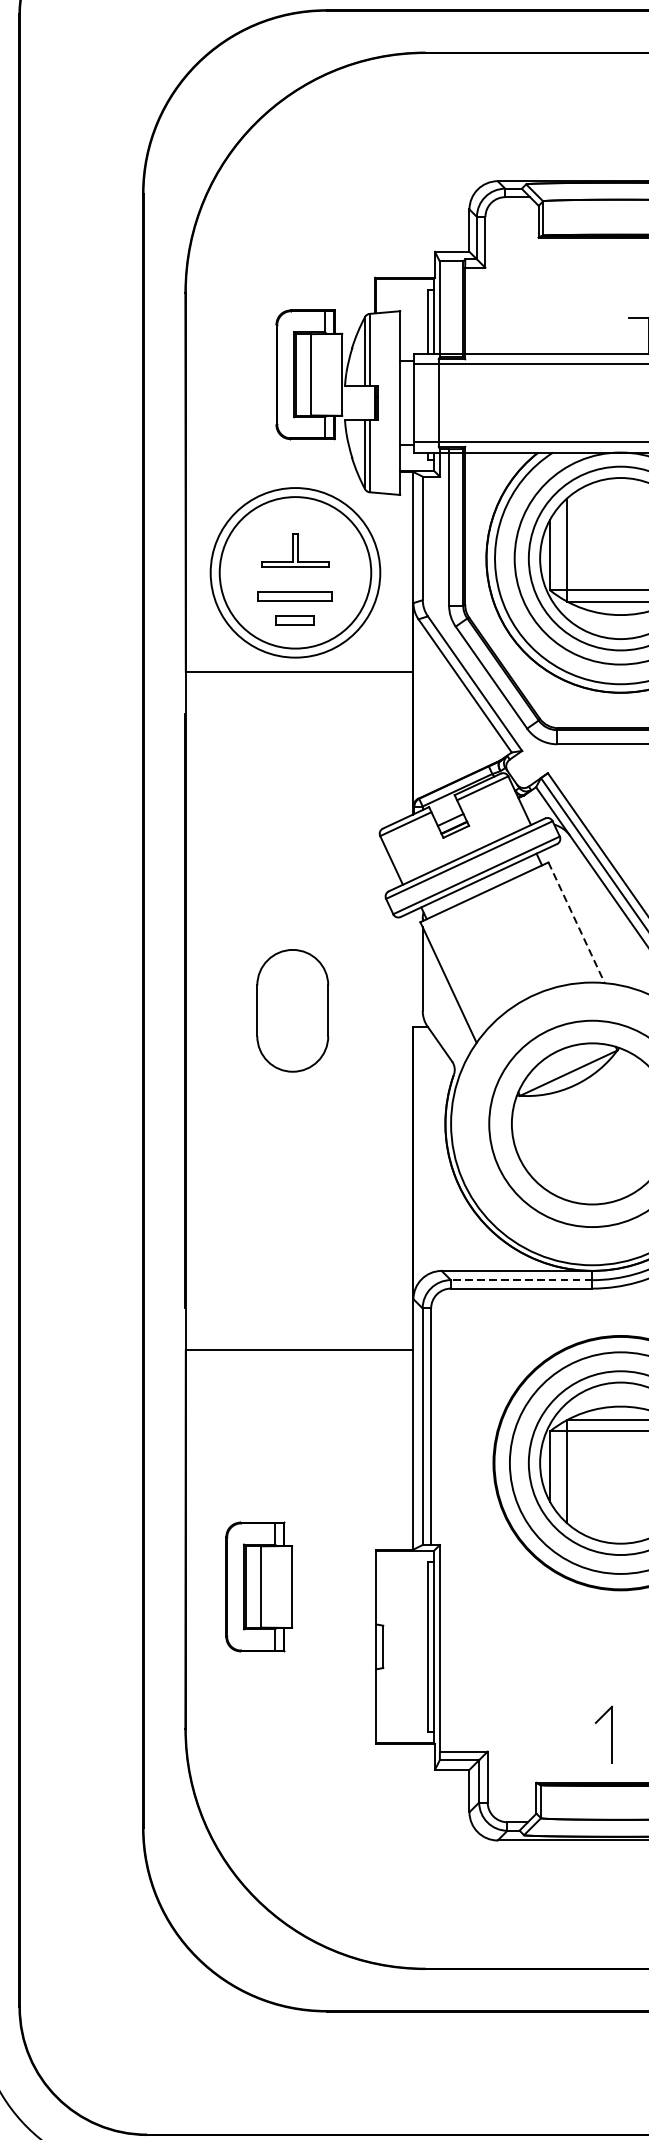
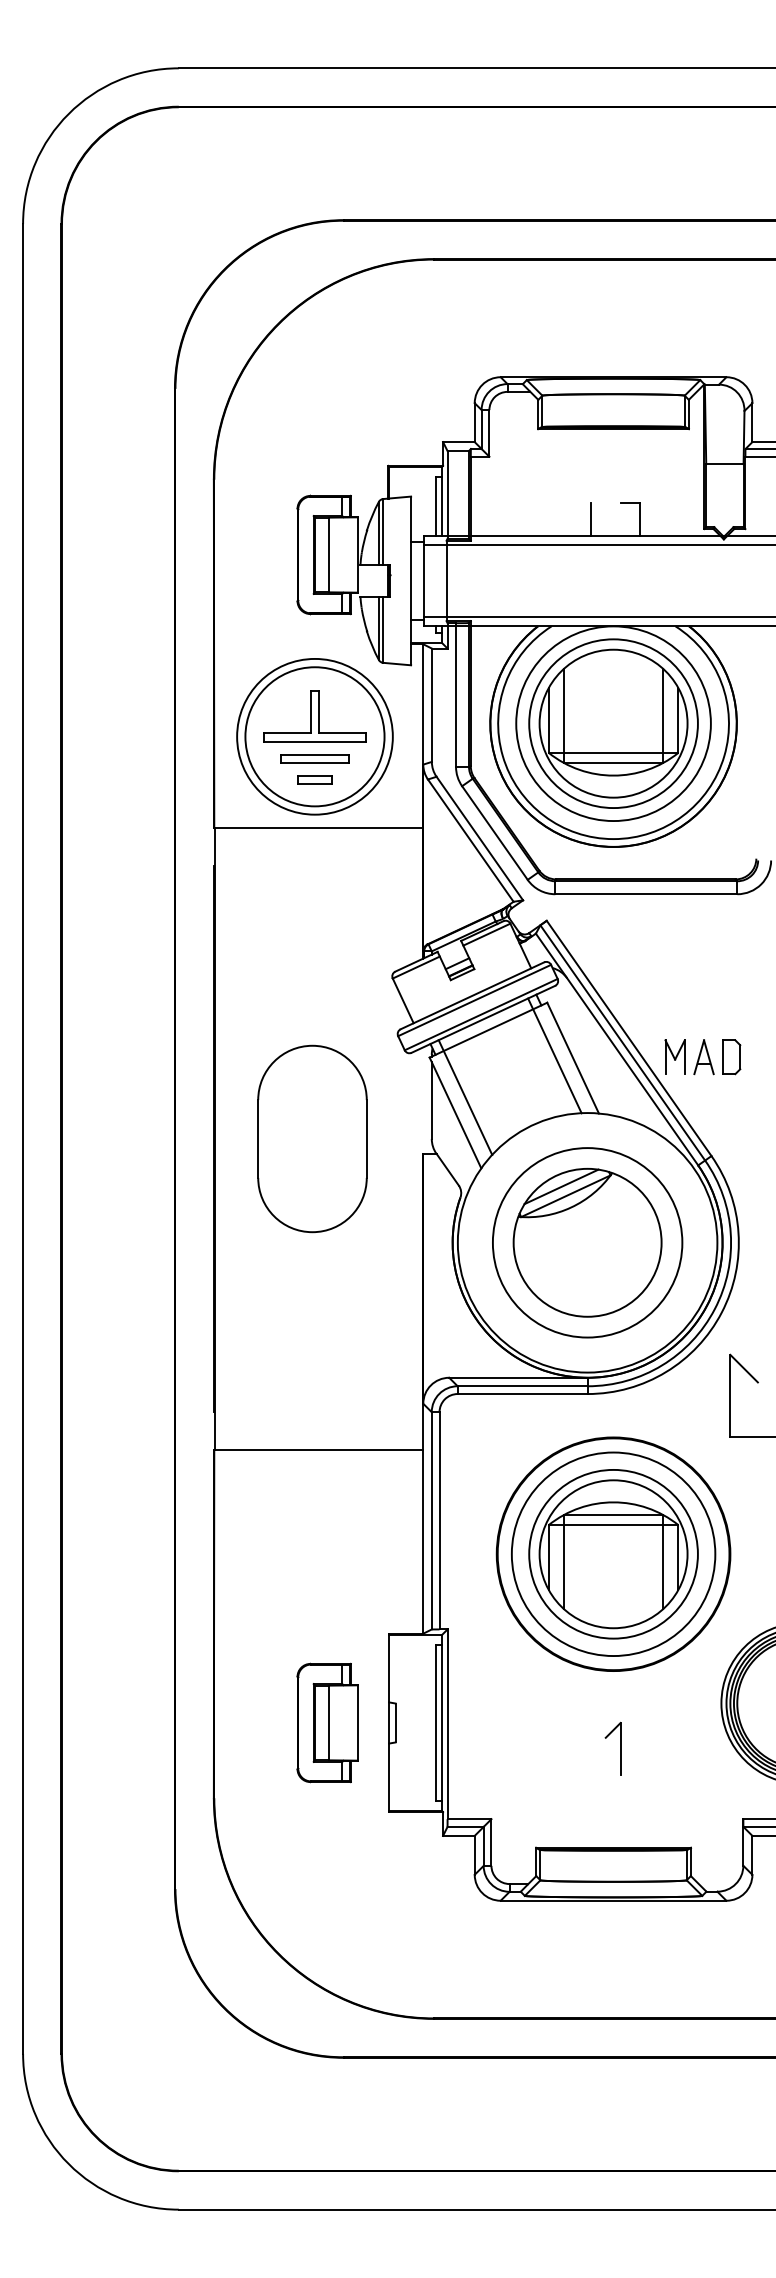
line: (596, 336) -> (591, 519), added
part: (294, 550) -> (314, 716), size x1.67
line: (556, 919) -> (554, 1055), added
line: (577, 923) -> (573, 1058), dashed -> solid
line: (459, 965) -> (465, 1097), added
part: (292, 1010) -> (312, 1138), size x1.67
line: (563, 1062) -> (561, 1186), added
line: (521, 1280) -> (522, 1386), dashed -> solid
part: (259, 1586) -> (327, 1722), moved
part: (611, 1734) -> (620, 1748), moved

